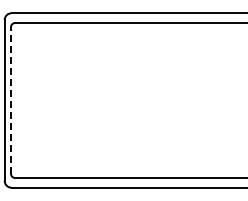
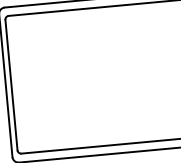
line: (11, 100) -> (11, 85), dashed -> solid

